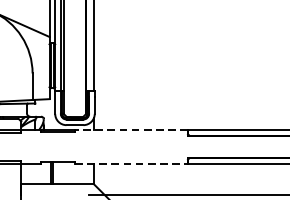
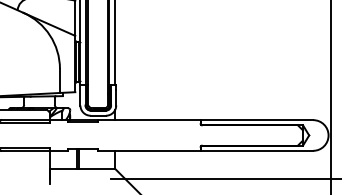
line: (131, 130) -> (149, 120), dashed -> solid
line: (132, 163) -> (150, 150), dashed -> solid

